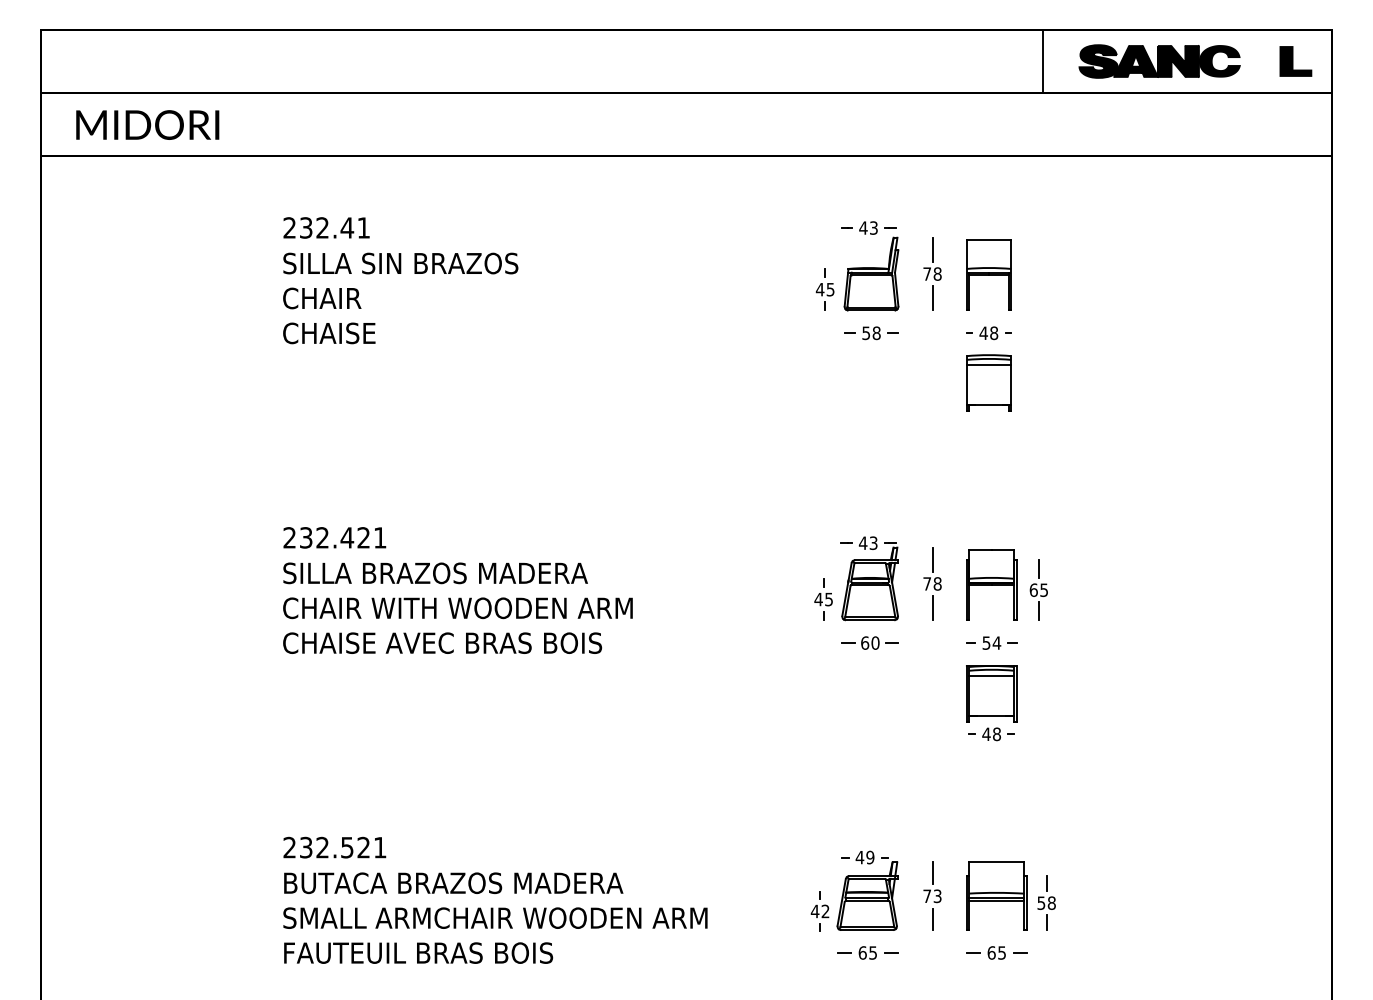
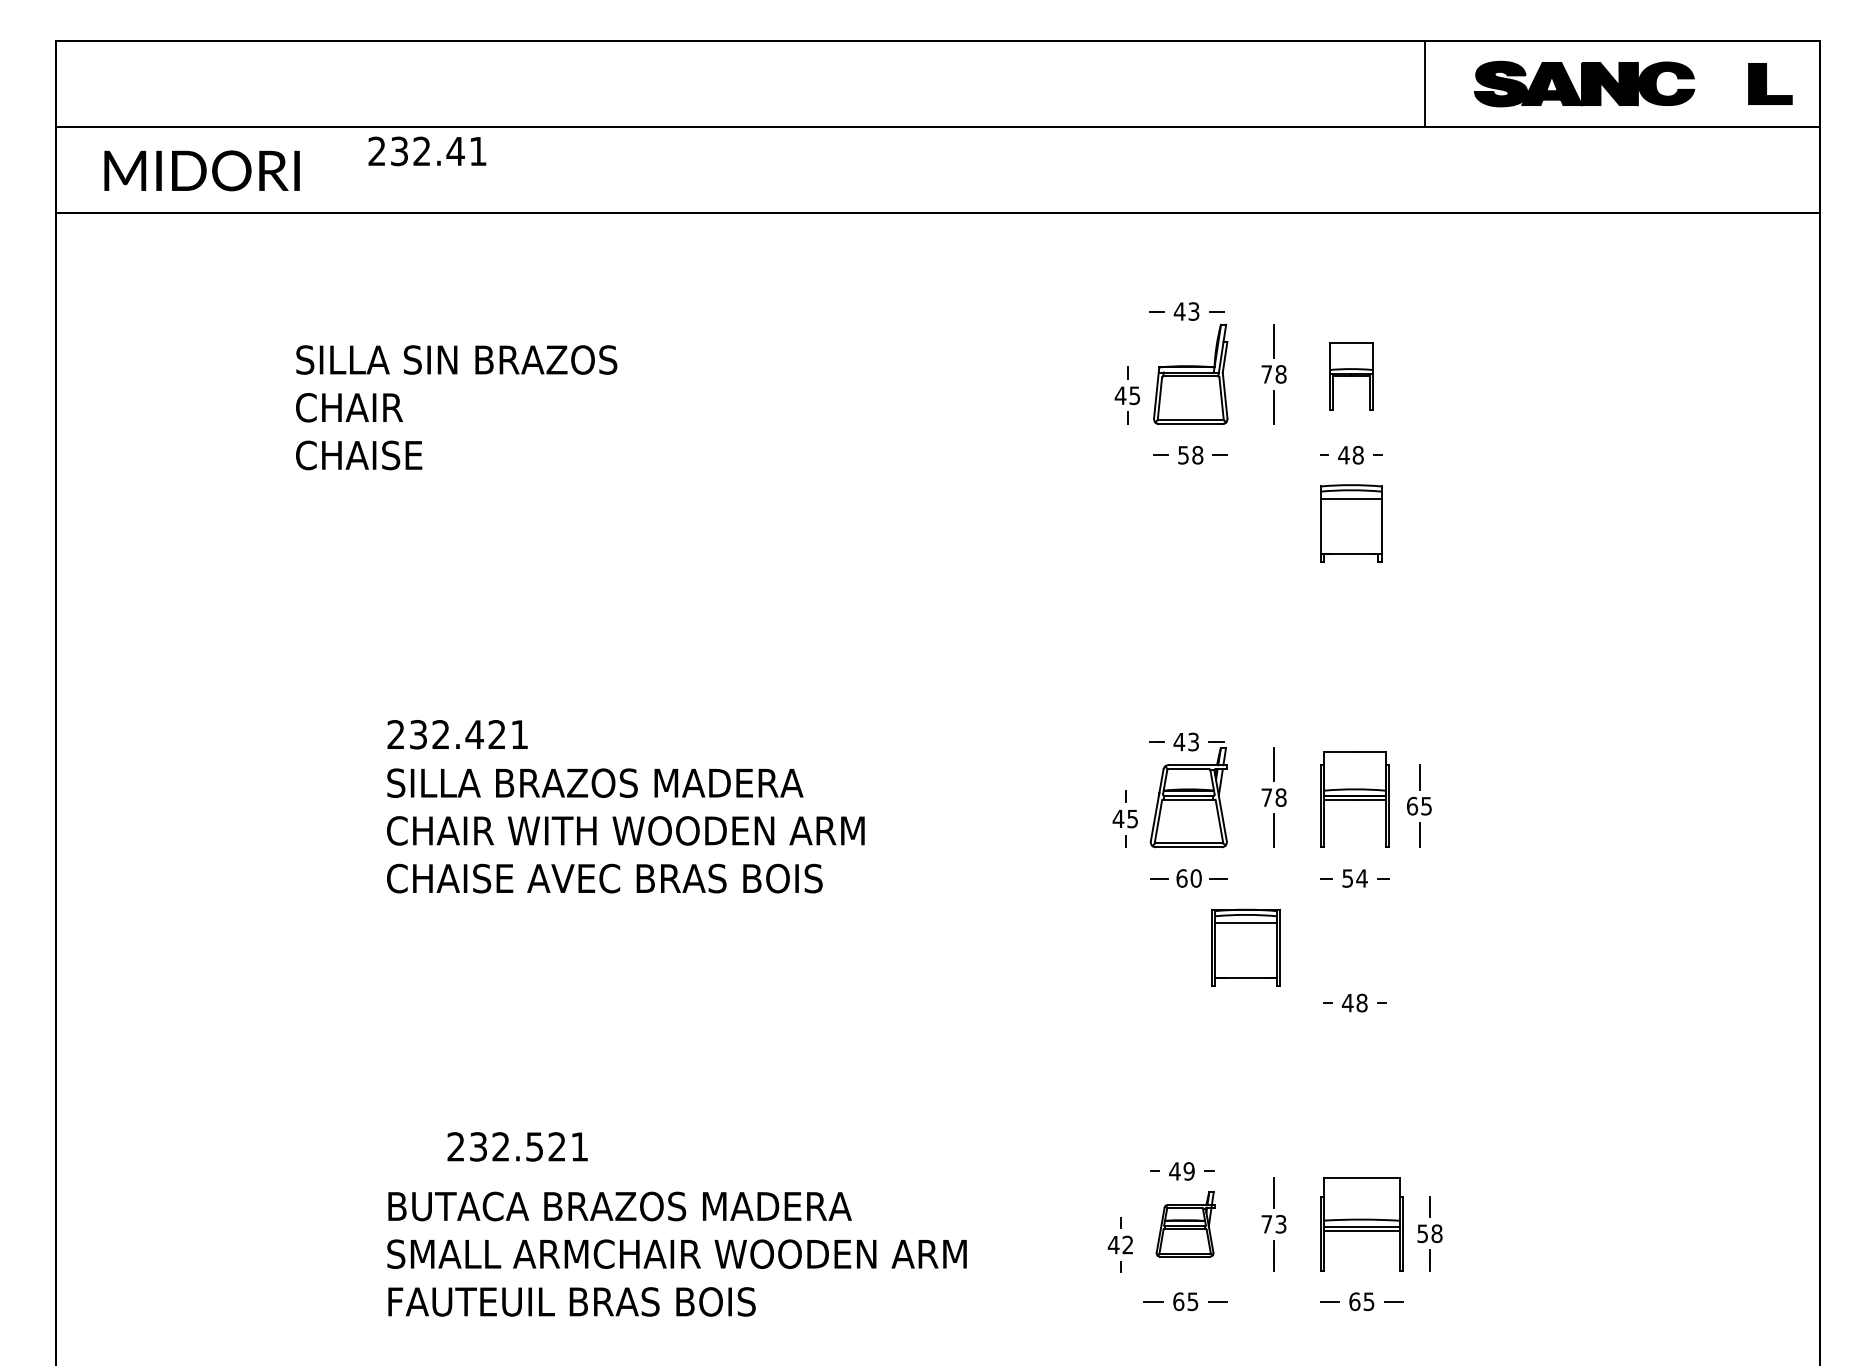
text: (326, 228) -> (427, 151), moved
part: (989, 274) -> (1351, 375), size x0.7
text: (400, 298) -> (456, 407), moved
part: (992, 693) -> (1246, 947), moved
text: (334, 847) -> (517, 1146), moved
part: (867, 896) -> (1185, 1224), size x0.7

